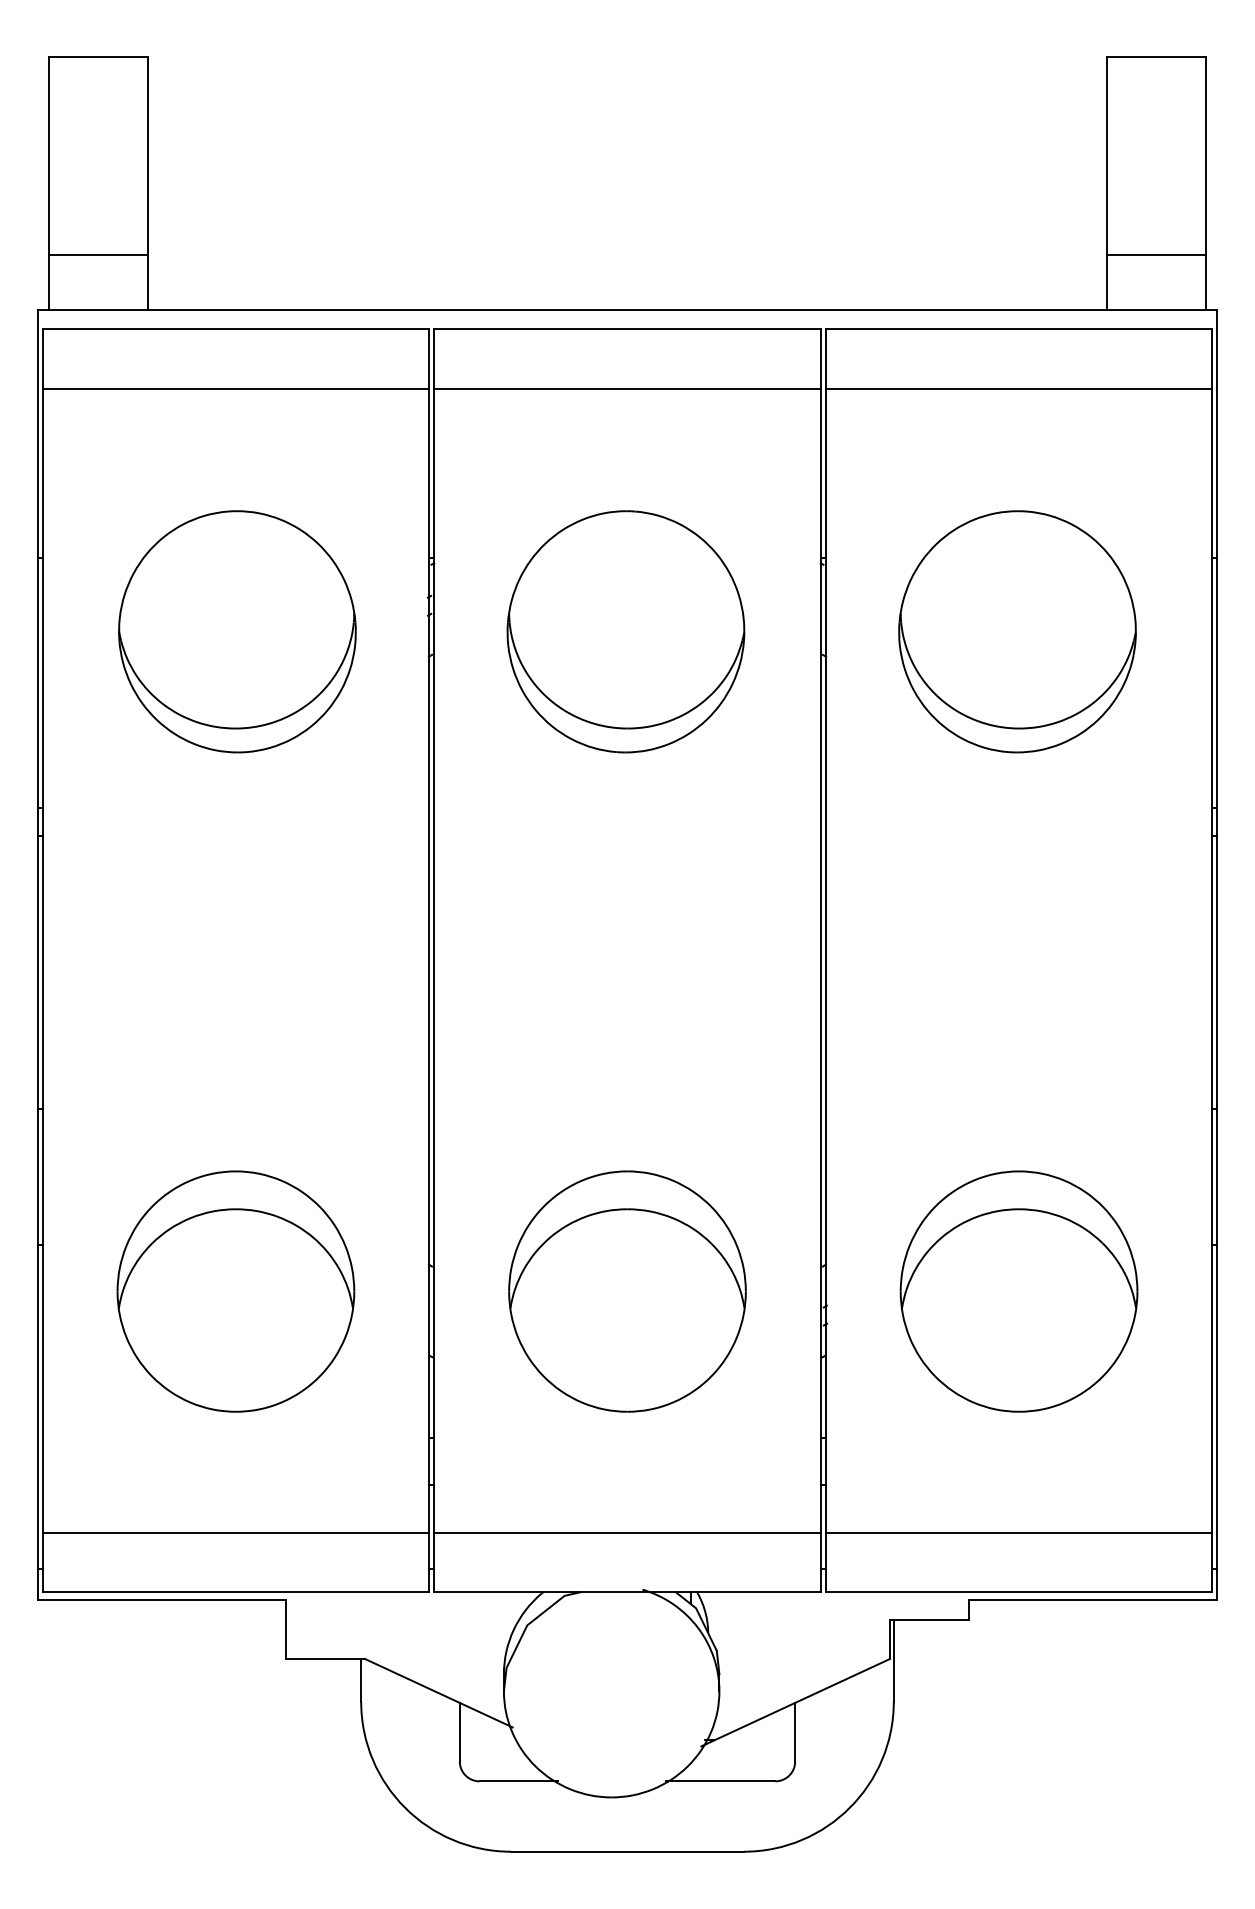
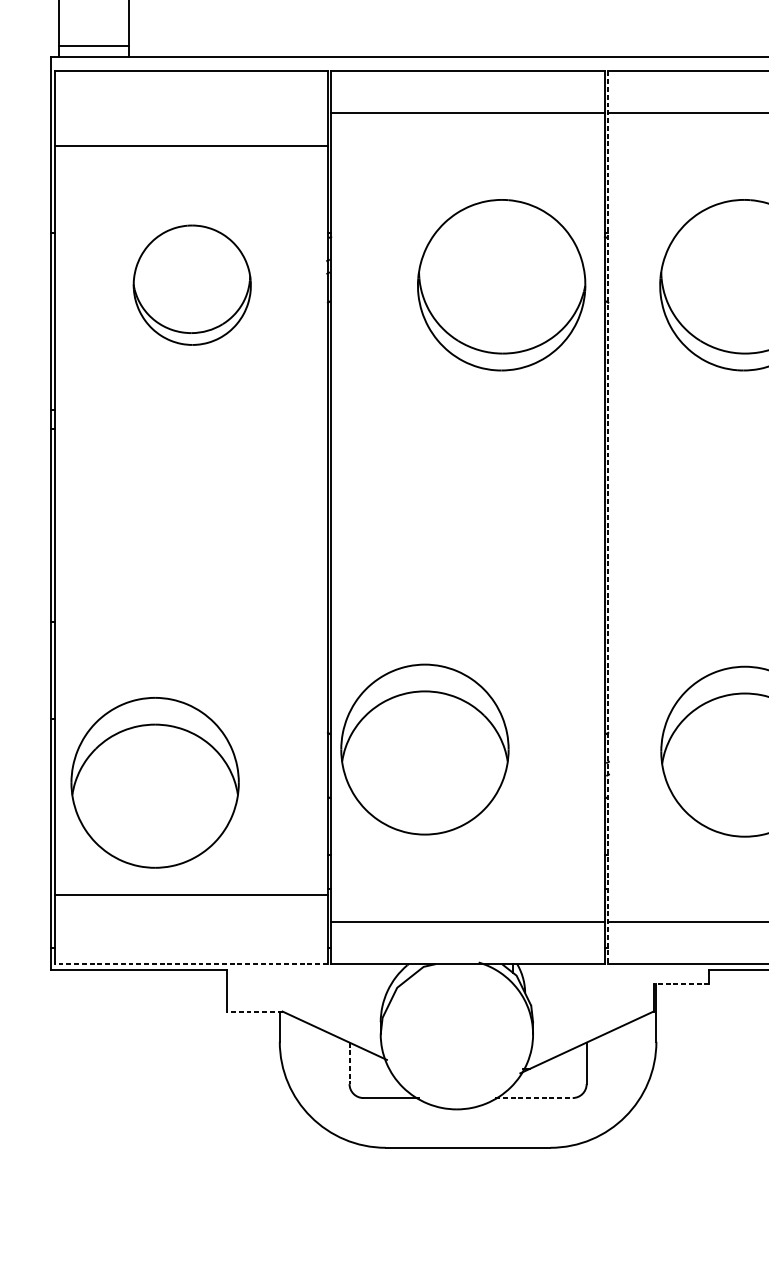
line: (97, 254) -> (93, 45), moved
line: (235, 388) -> (190, 145), moved
part: (237, 631) -> (192, 284), size x0.7
part: (625, 631) -> (501, 284), moved
line: (825, 961) -> (608, 518), solid -> dashed
part: (235, 1291) -> (154, 782), moved
part: (627, 1291) -> (424, 749), moved
line: (235, 1532) -> (190, 894), moved
line: (235, 1591) -> (190, 963), solid -> dashed
line: (928, 1619) -> (680, 983), solid -> dashed
line: (325, 1659) -> (254, 1011), solid -> dashed
line: (459, 1732) -> (349, 1063), solid -> dashed
line: (720, 1781) -> (533, 1098), solid -> dashed

